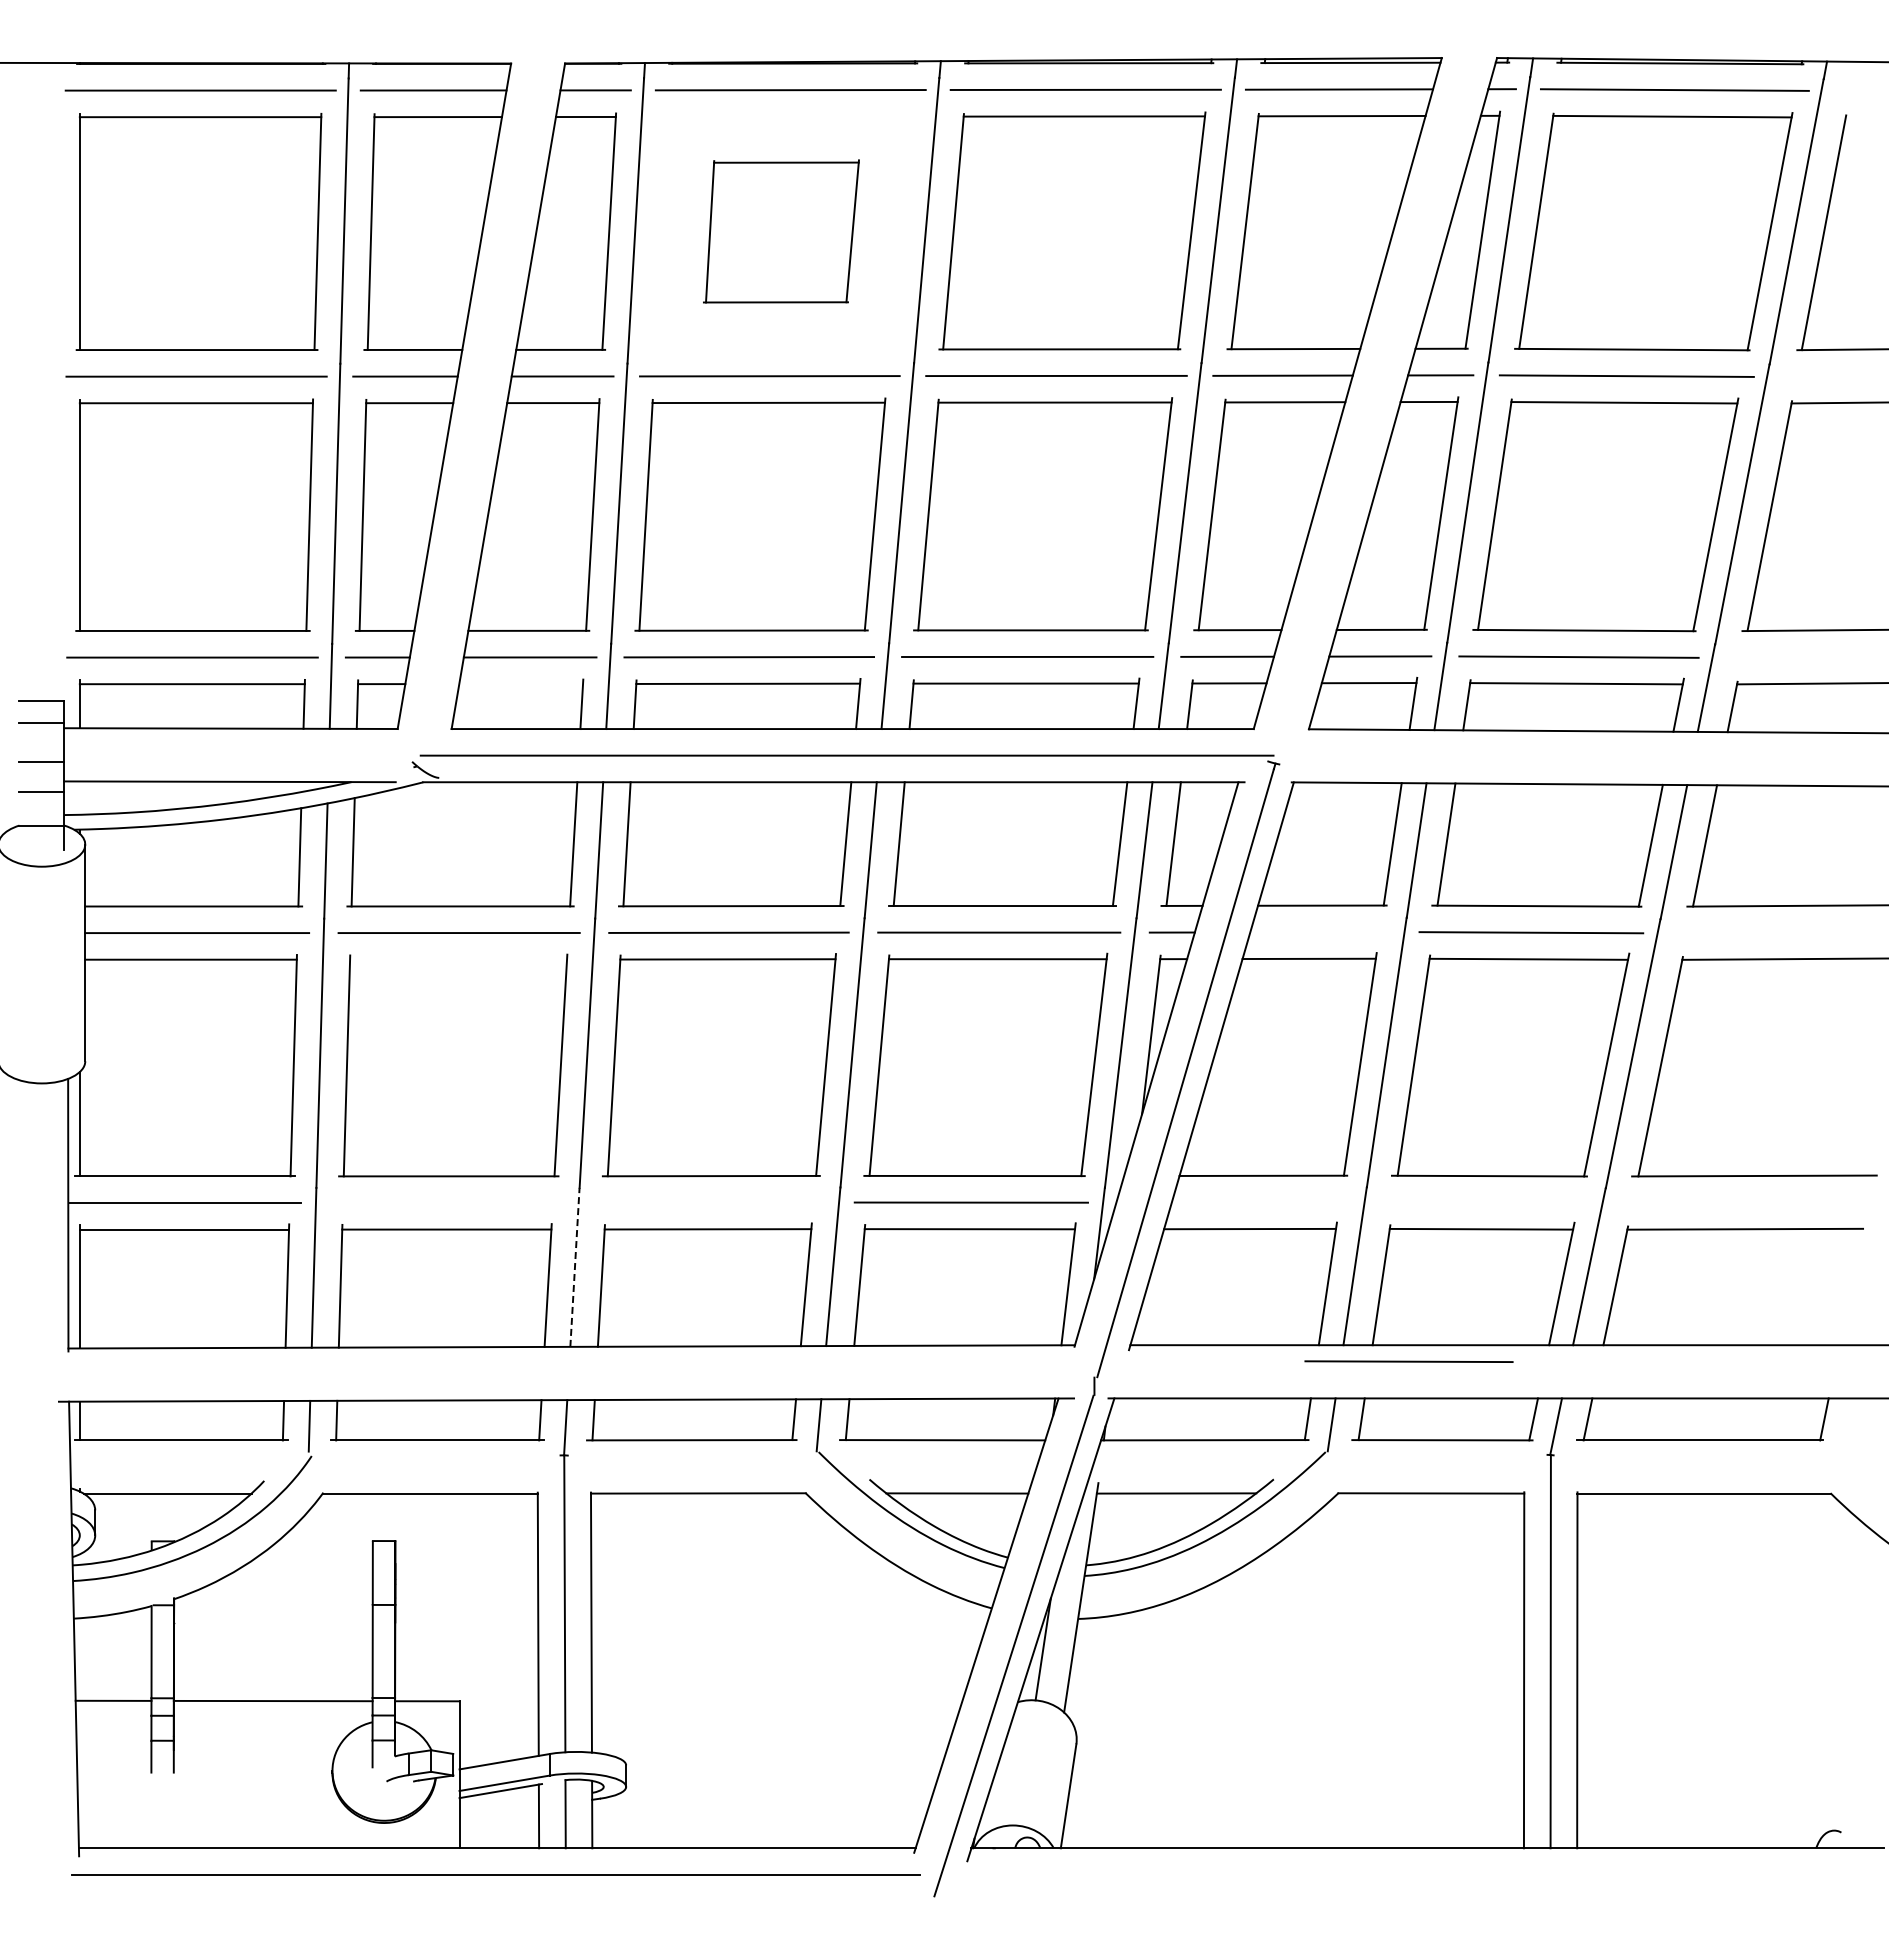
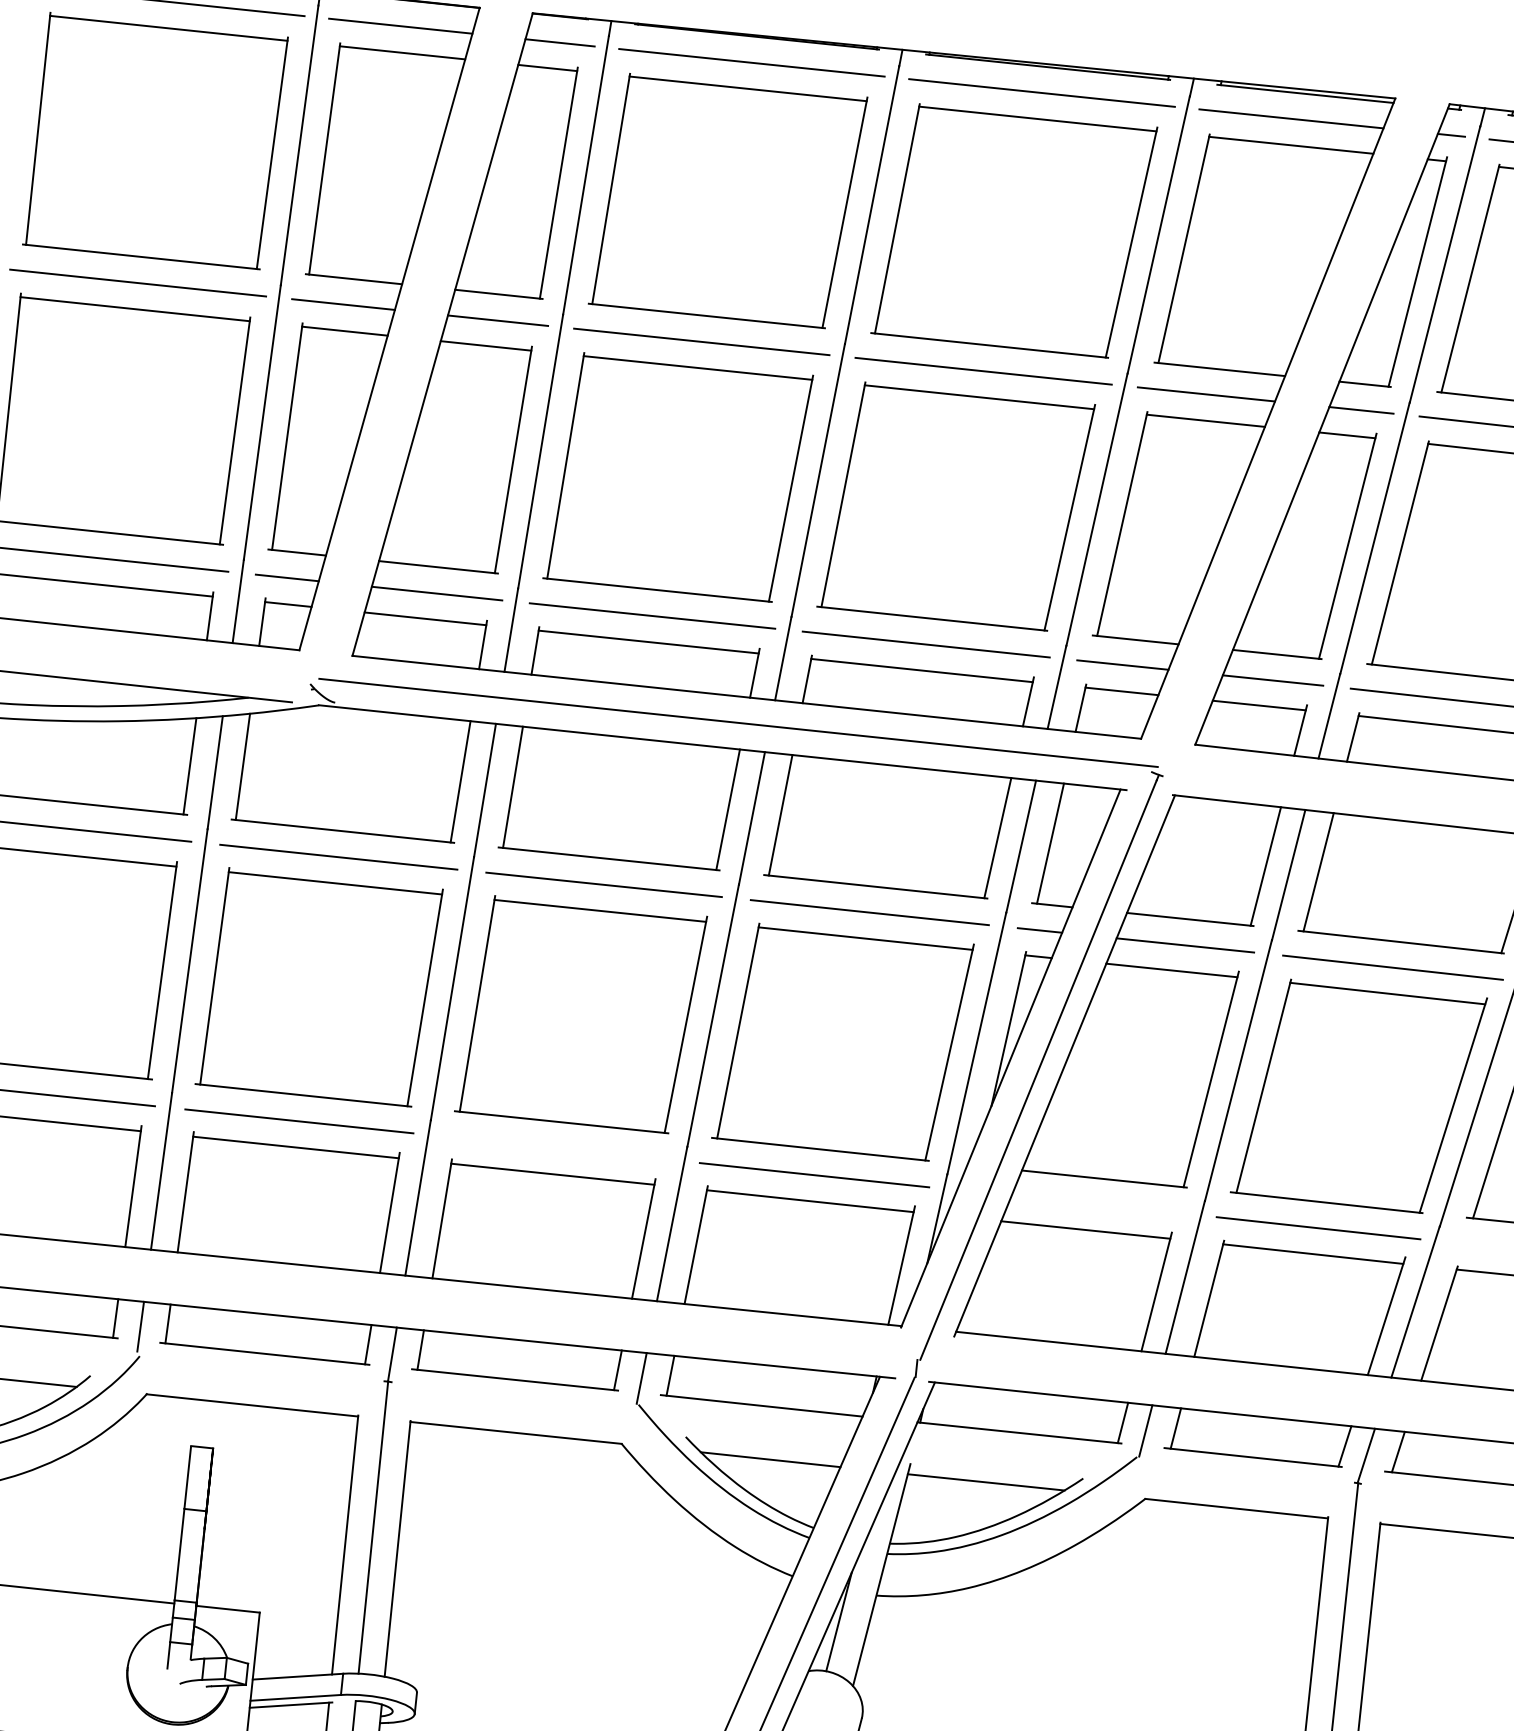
part: (781, 231) -> (728, 200), size x1.67
line: (521, 684) -> (425, 619), added
line: (1320, 932) -> (1185, 945), added
line: (458, 959) -> (335, 883), added
line: (447, 1202) -> (299, 1120), added
line: (574, 1267) -> (417, 1197), dashed -> solid
line: (1408, 1361) -> (1318, 1228), moved

